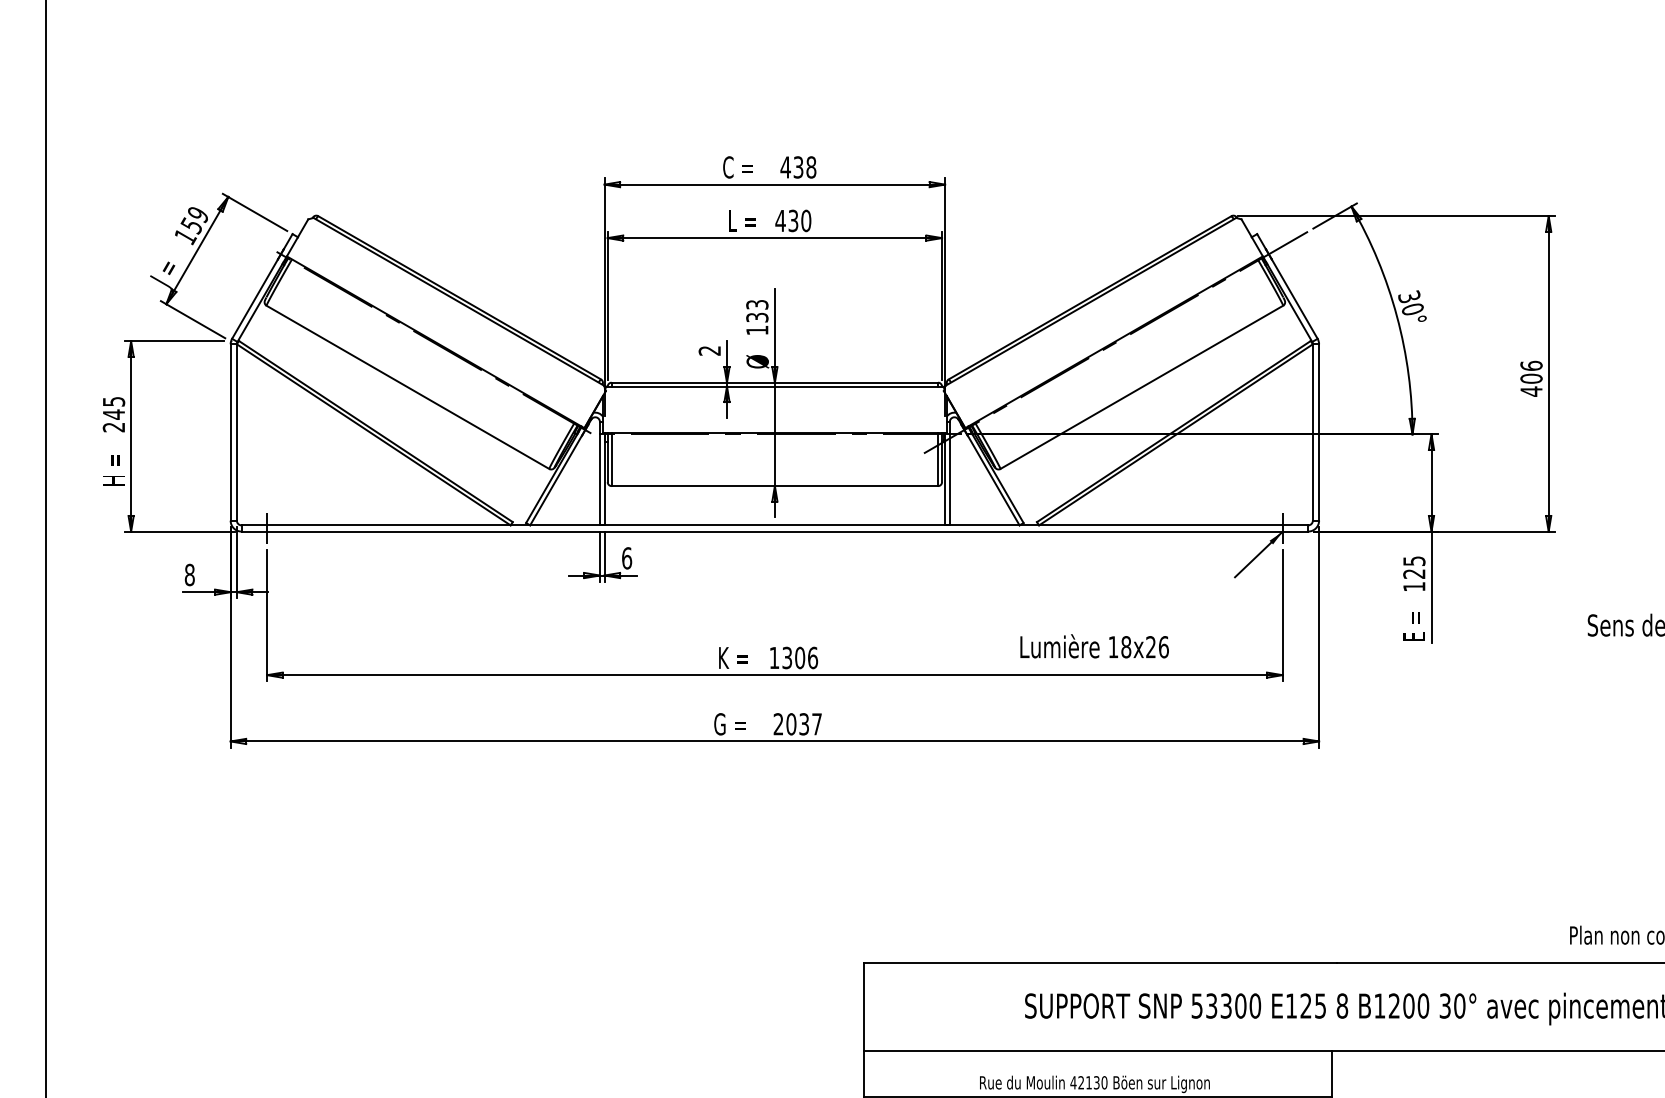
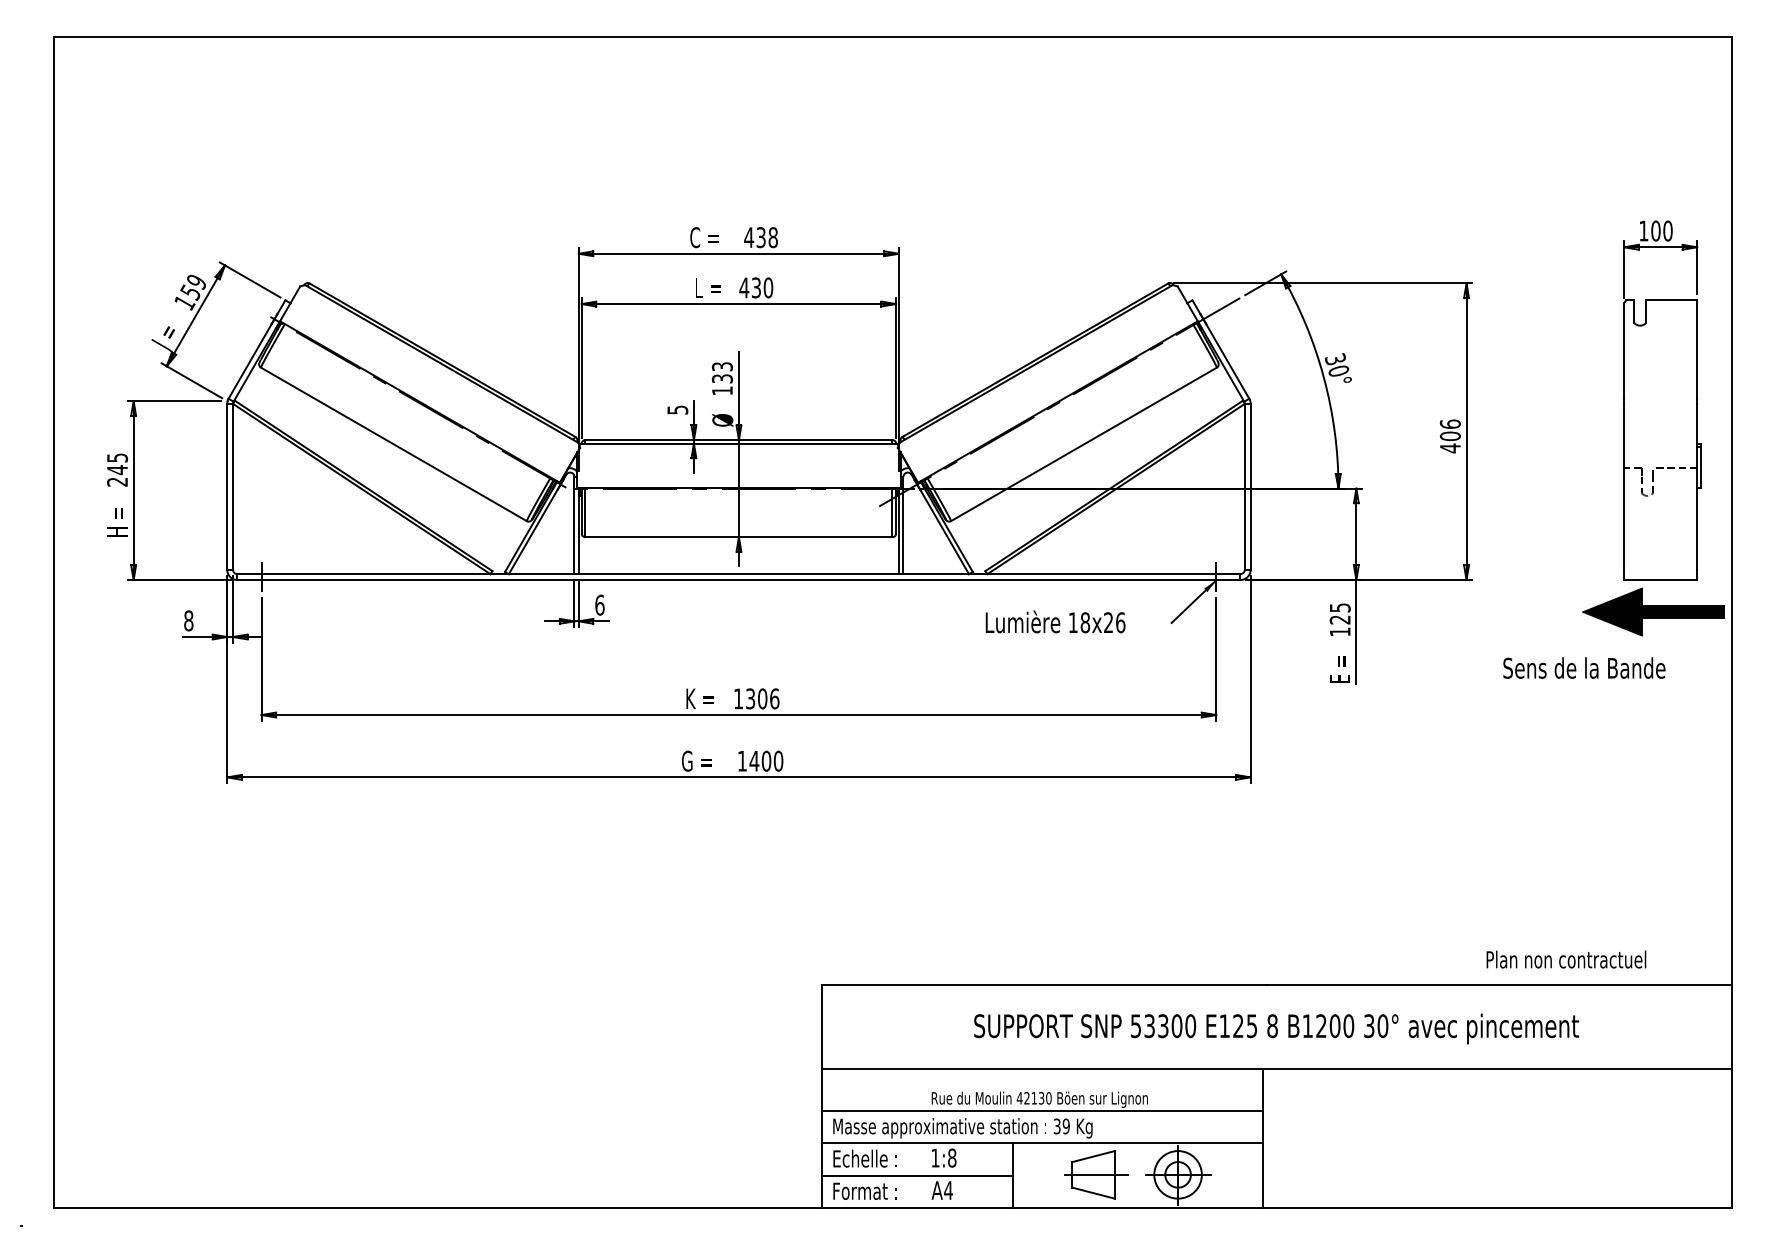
text: (709, 350) -> (677, 409), 2 -> 5
text: (1094, 645) -> (1055, 621), moved
text: (797, 723) -> (760, 760), 2037 -> 1400

